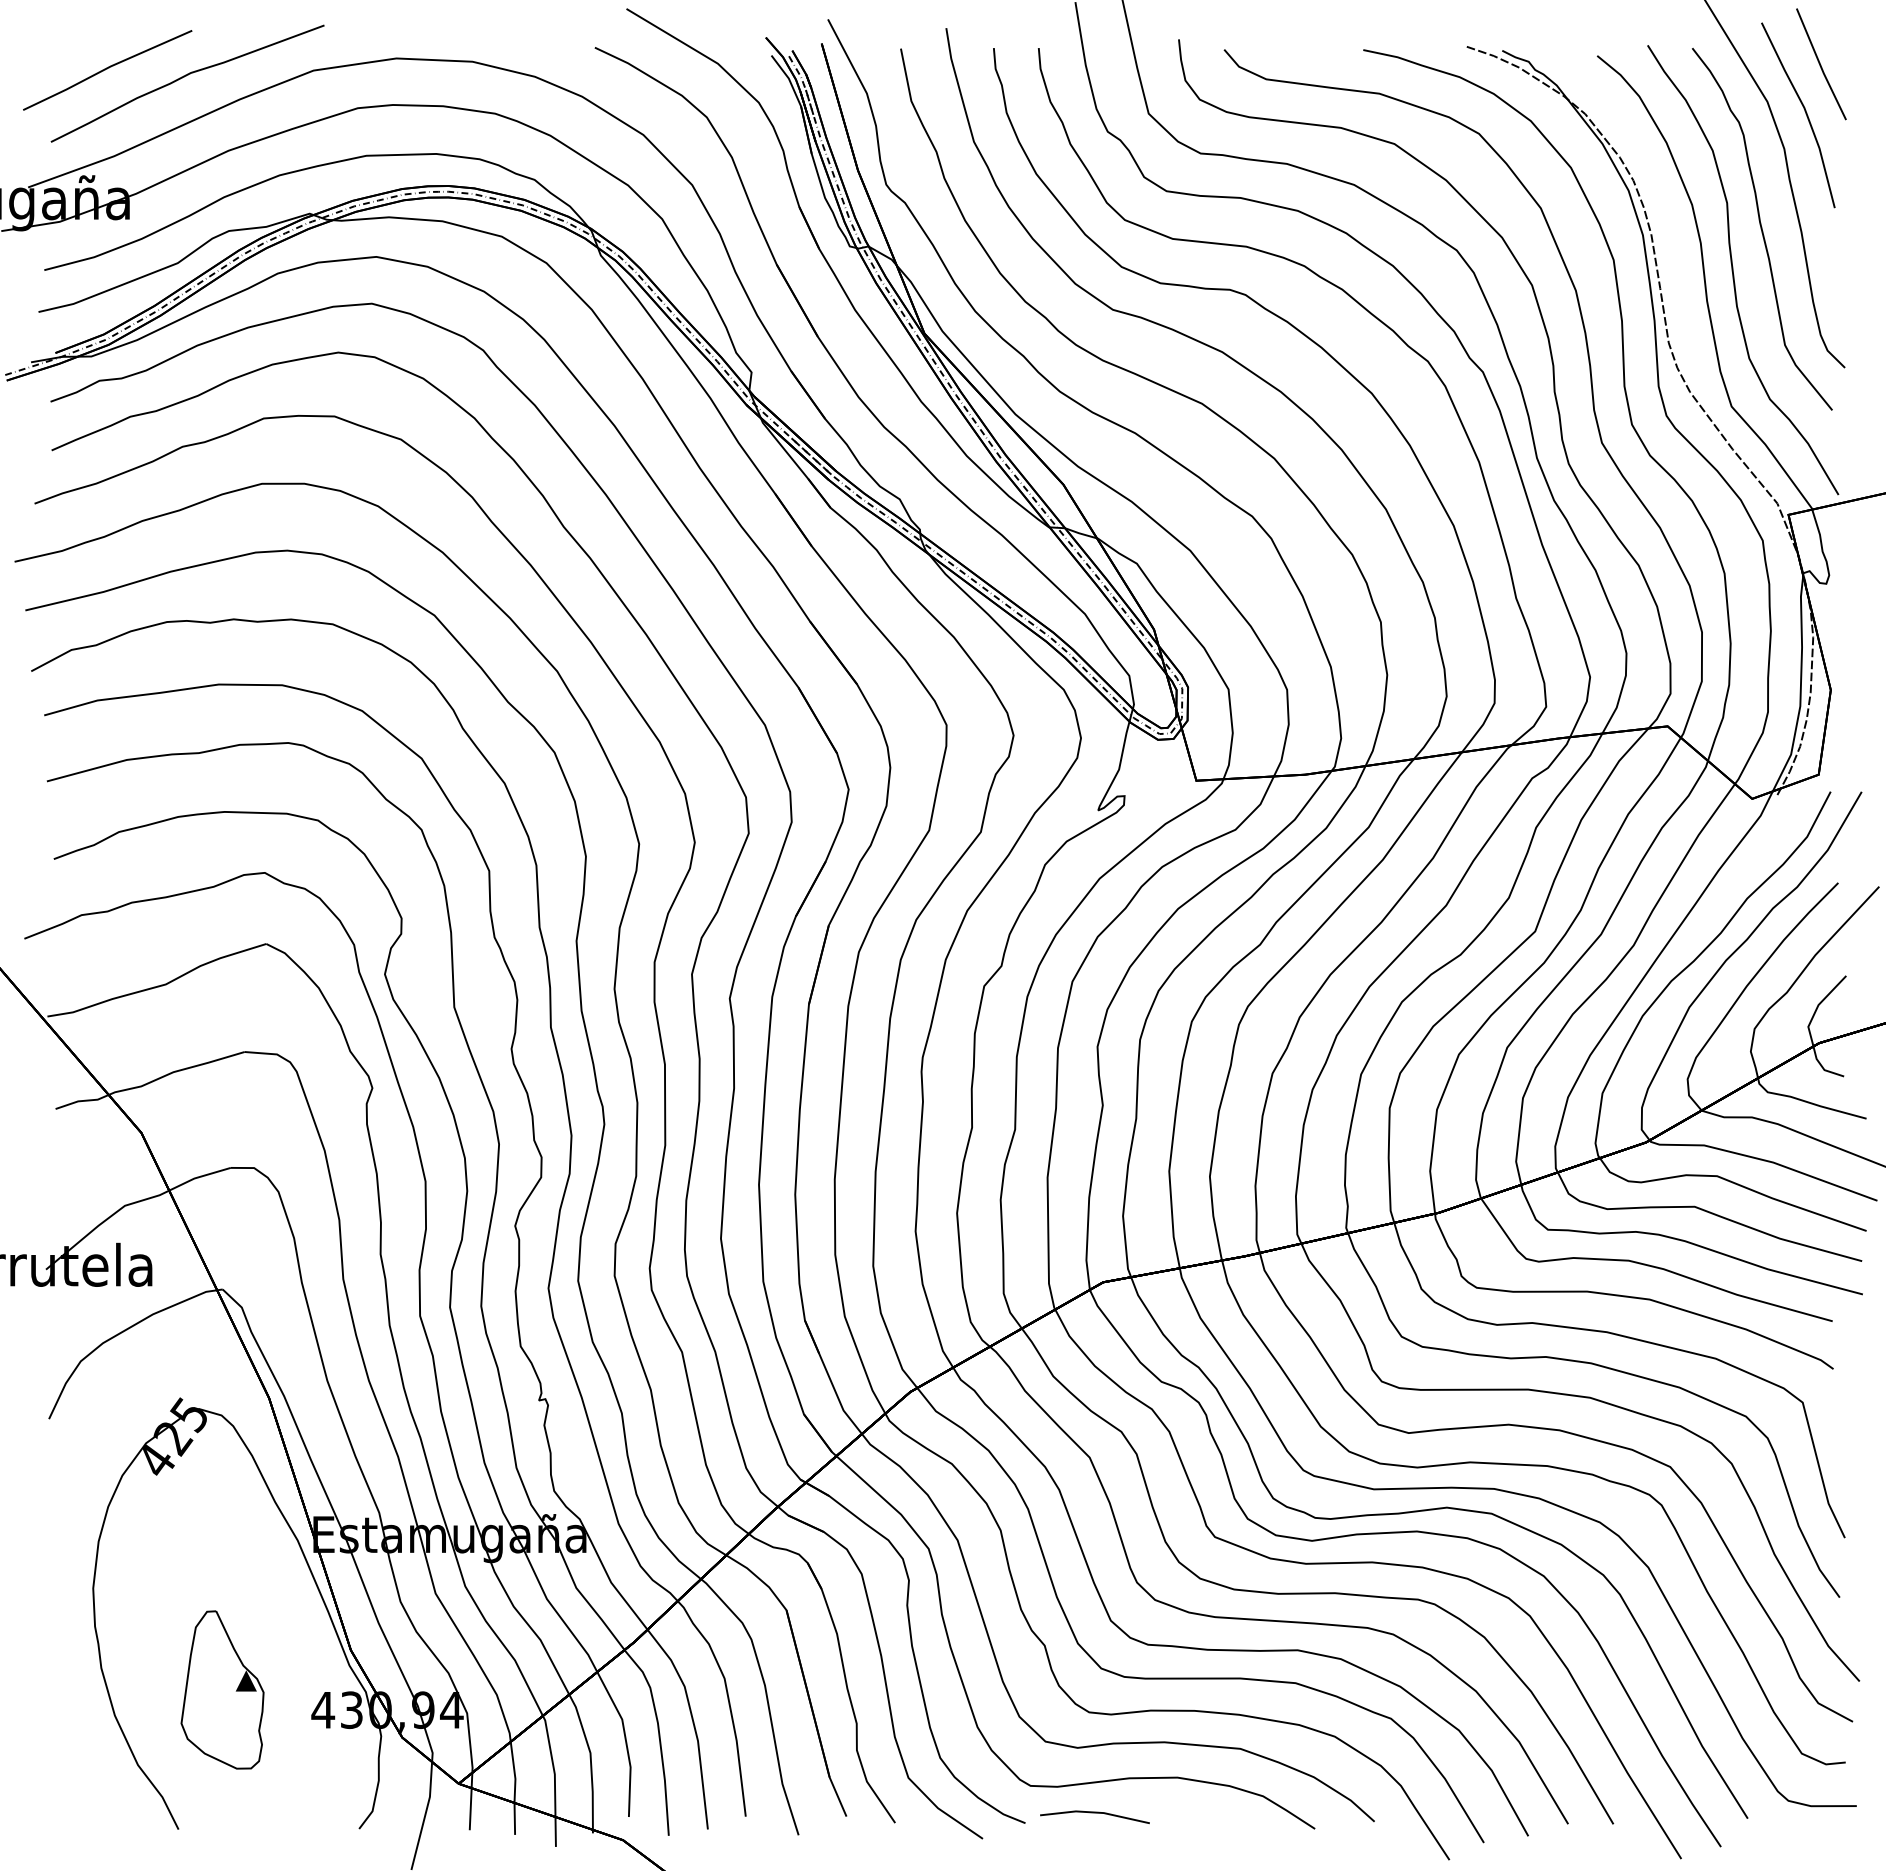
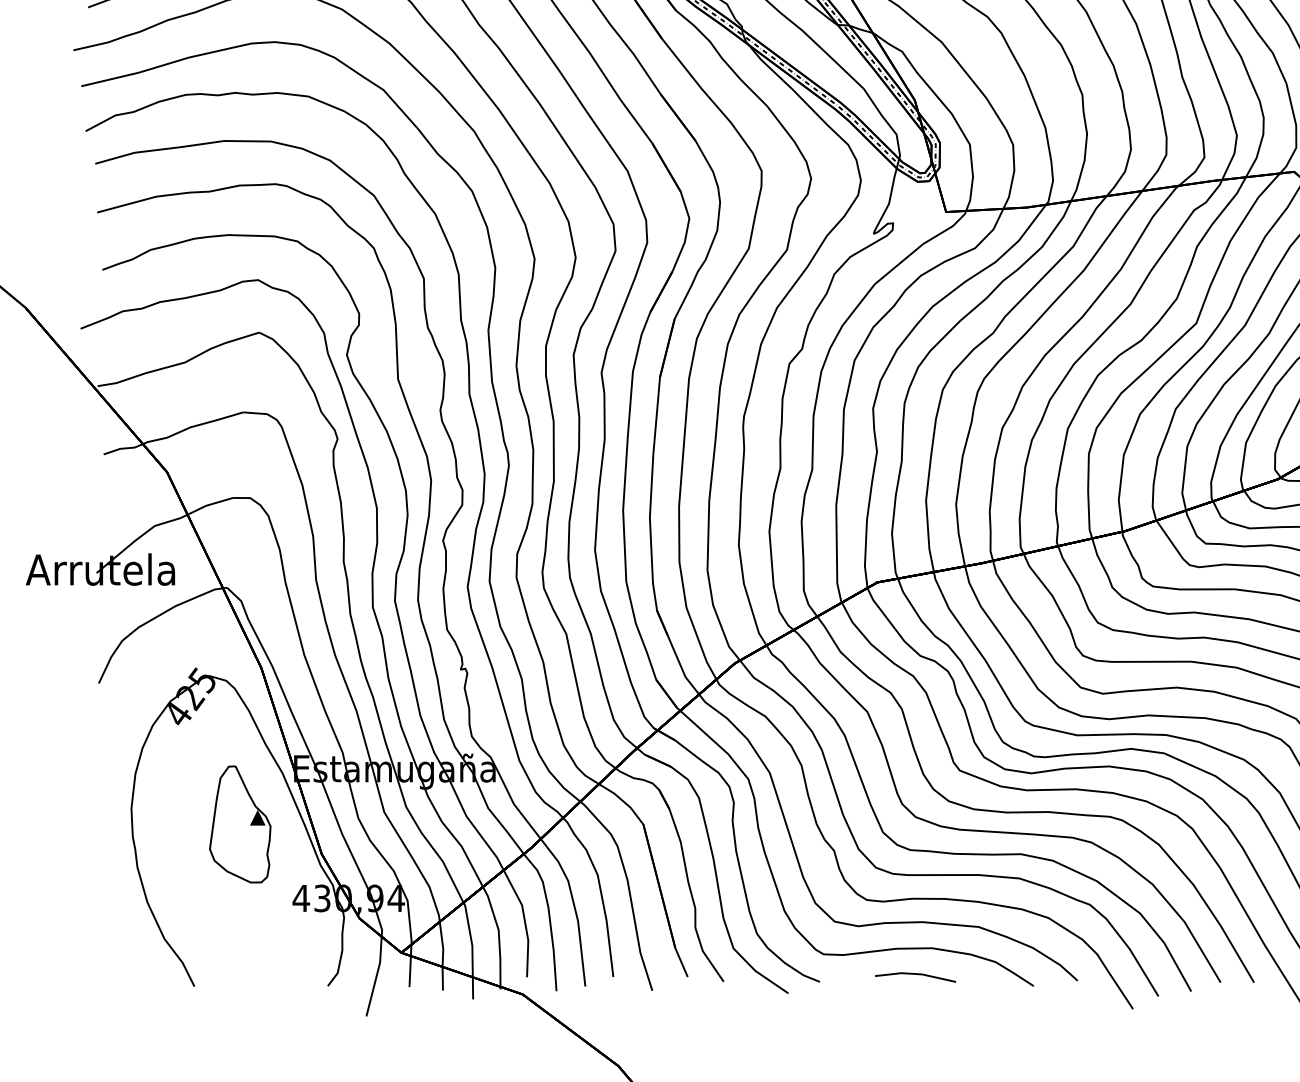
part: (222, 1689) -> (240, 824), moved
line: (1094, 1813) -> (915, 974), moved

